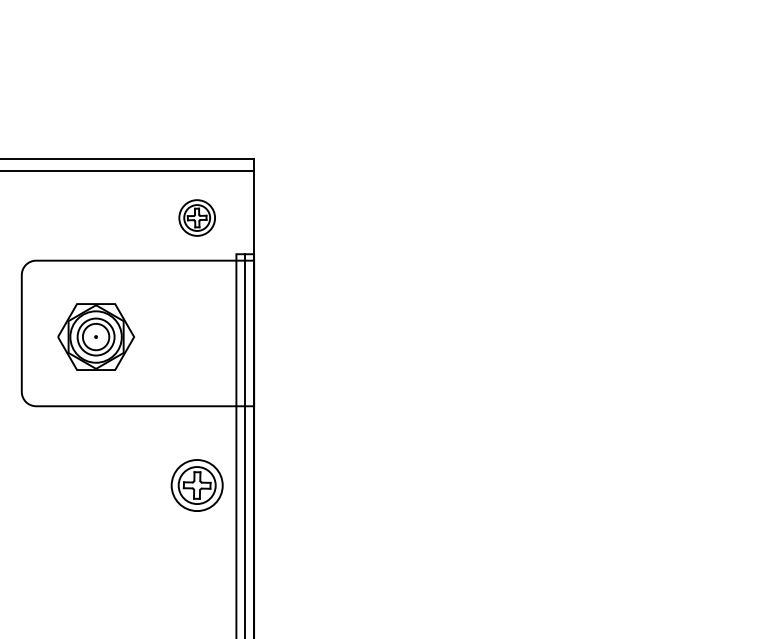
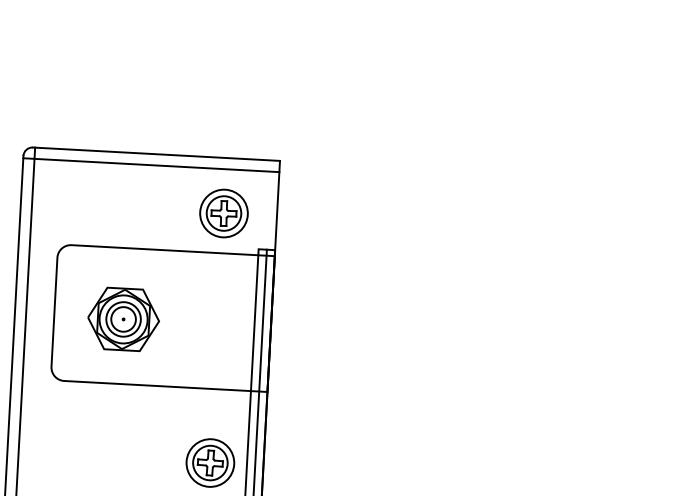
part: (196, 217) -> (223, 212), size x1.43

